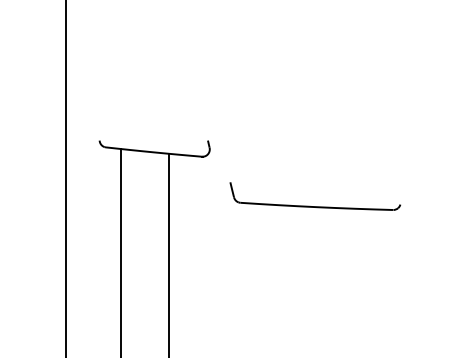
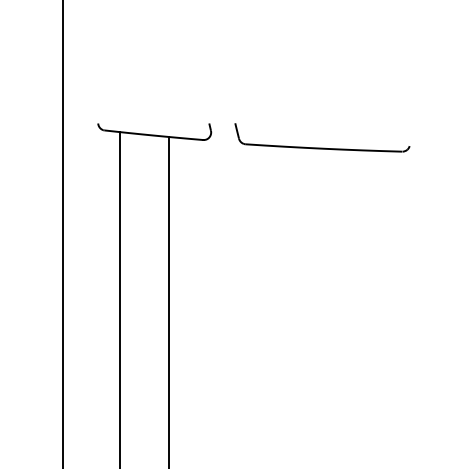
part: (315, 205) -> (322, 147), moved

